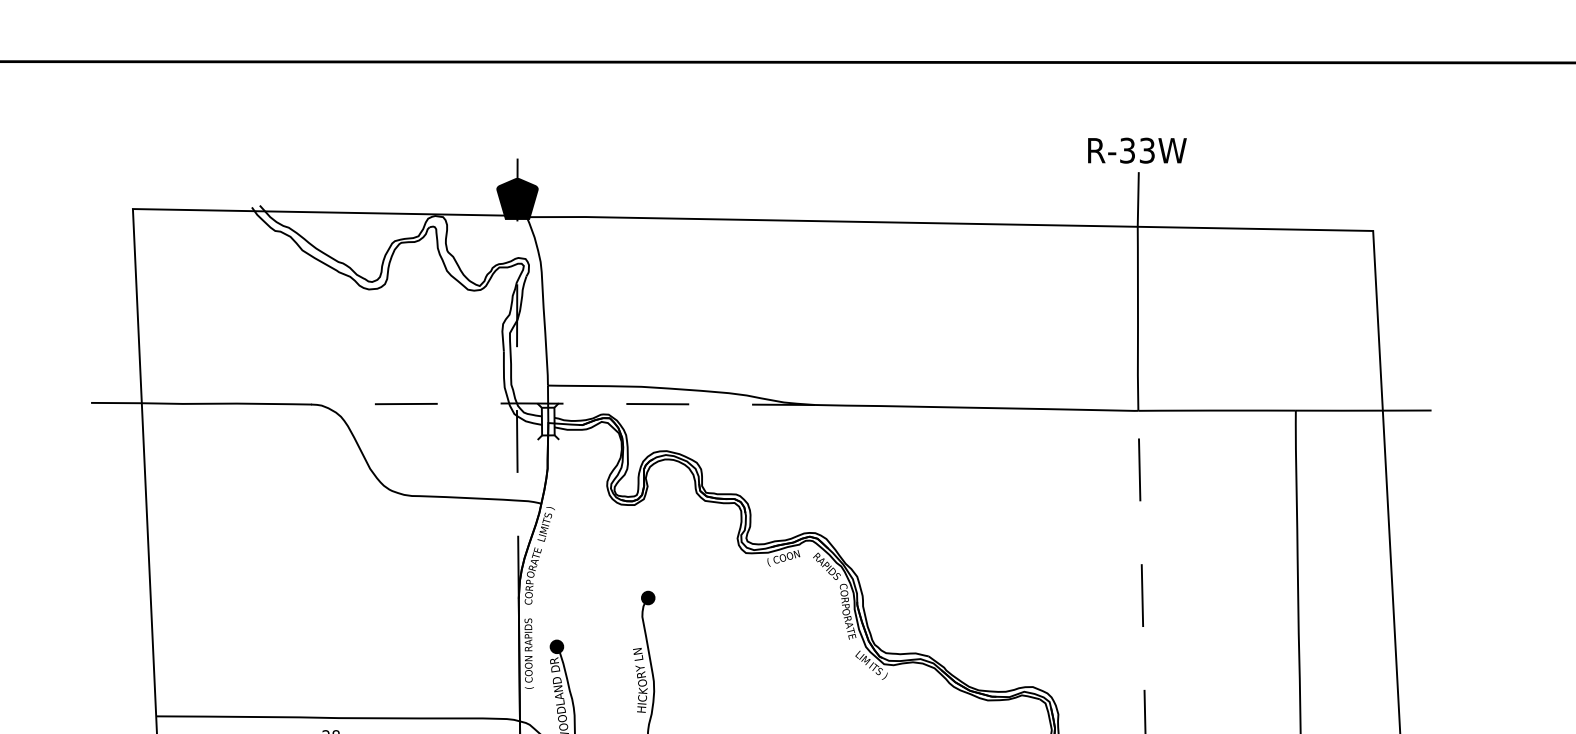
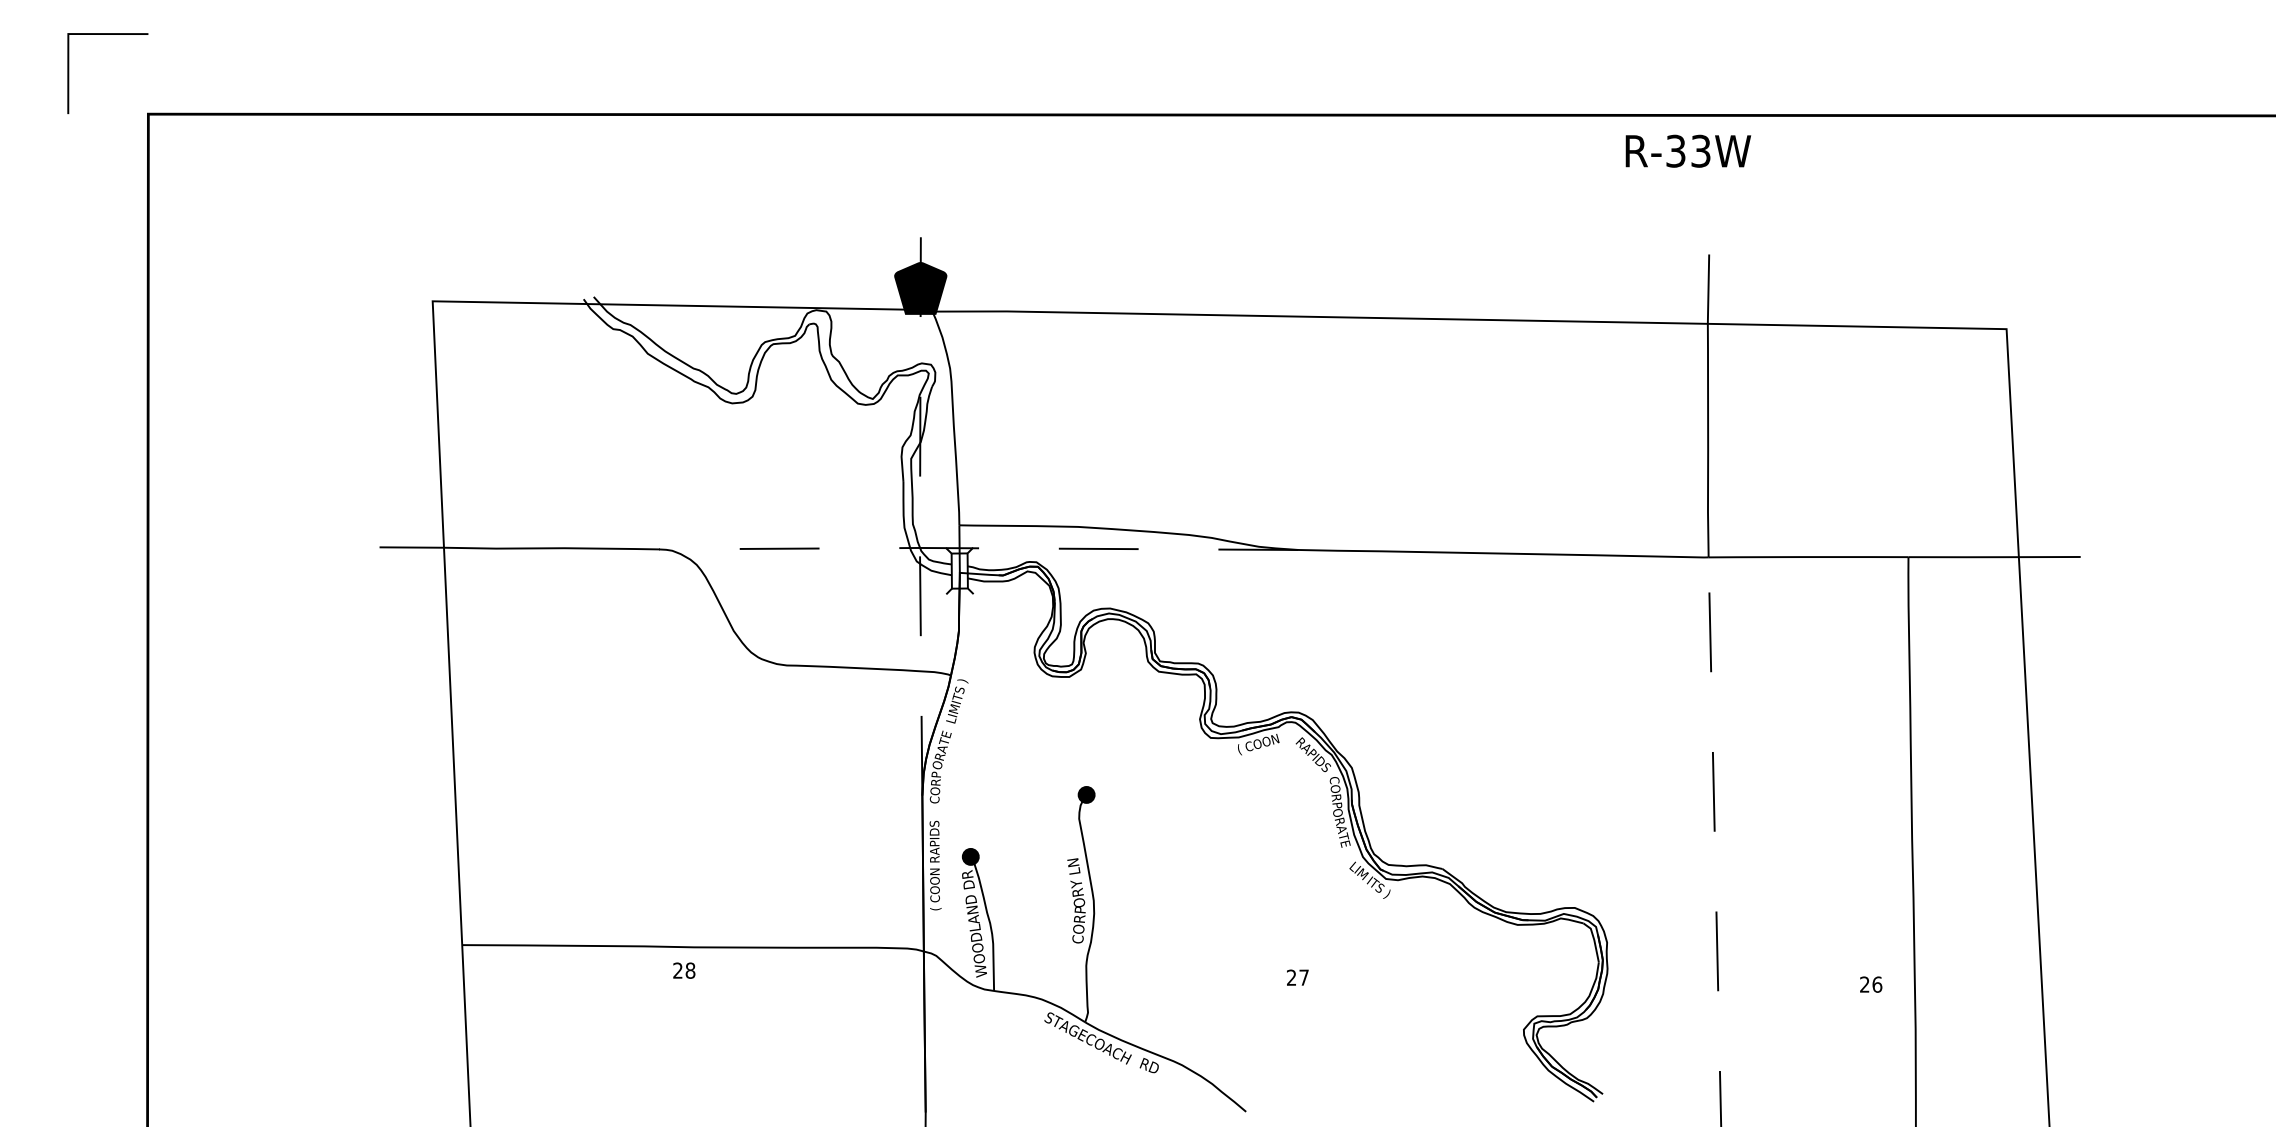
text: (1137, 150) -> (1688, 150), moved
text: (641, 700) -> (1078, 925), HICK -> CORP

